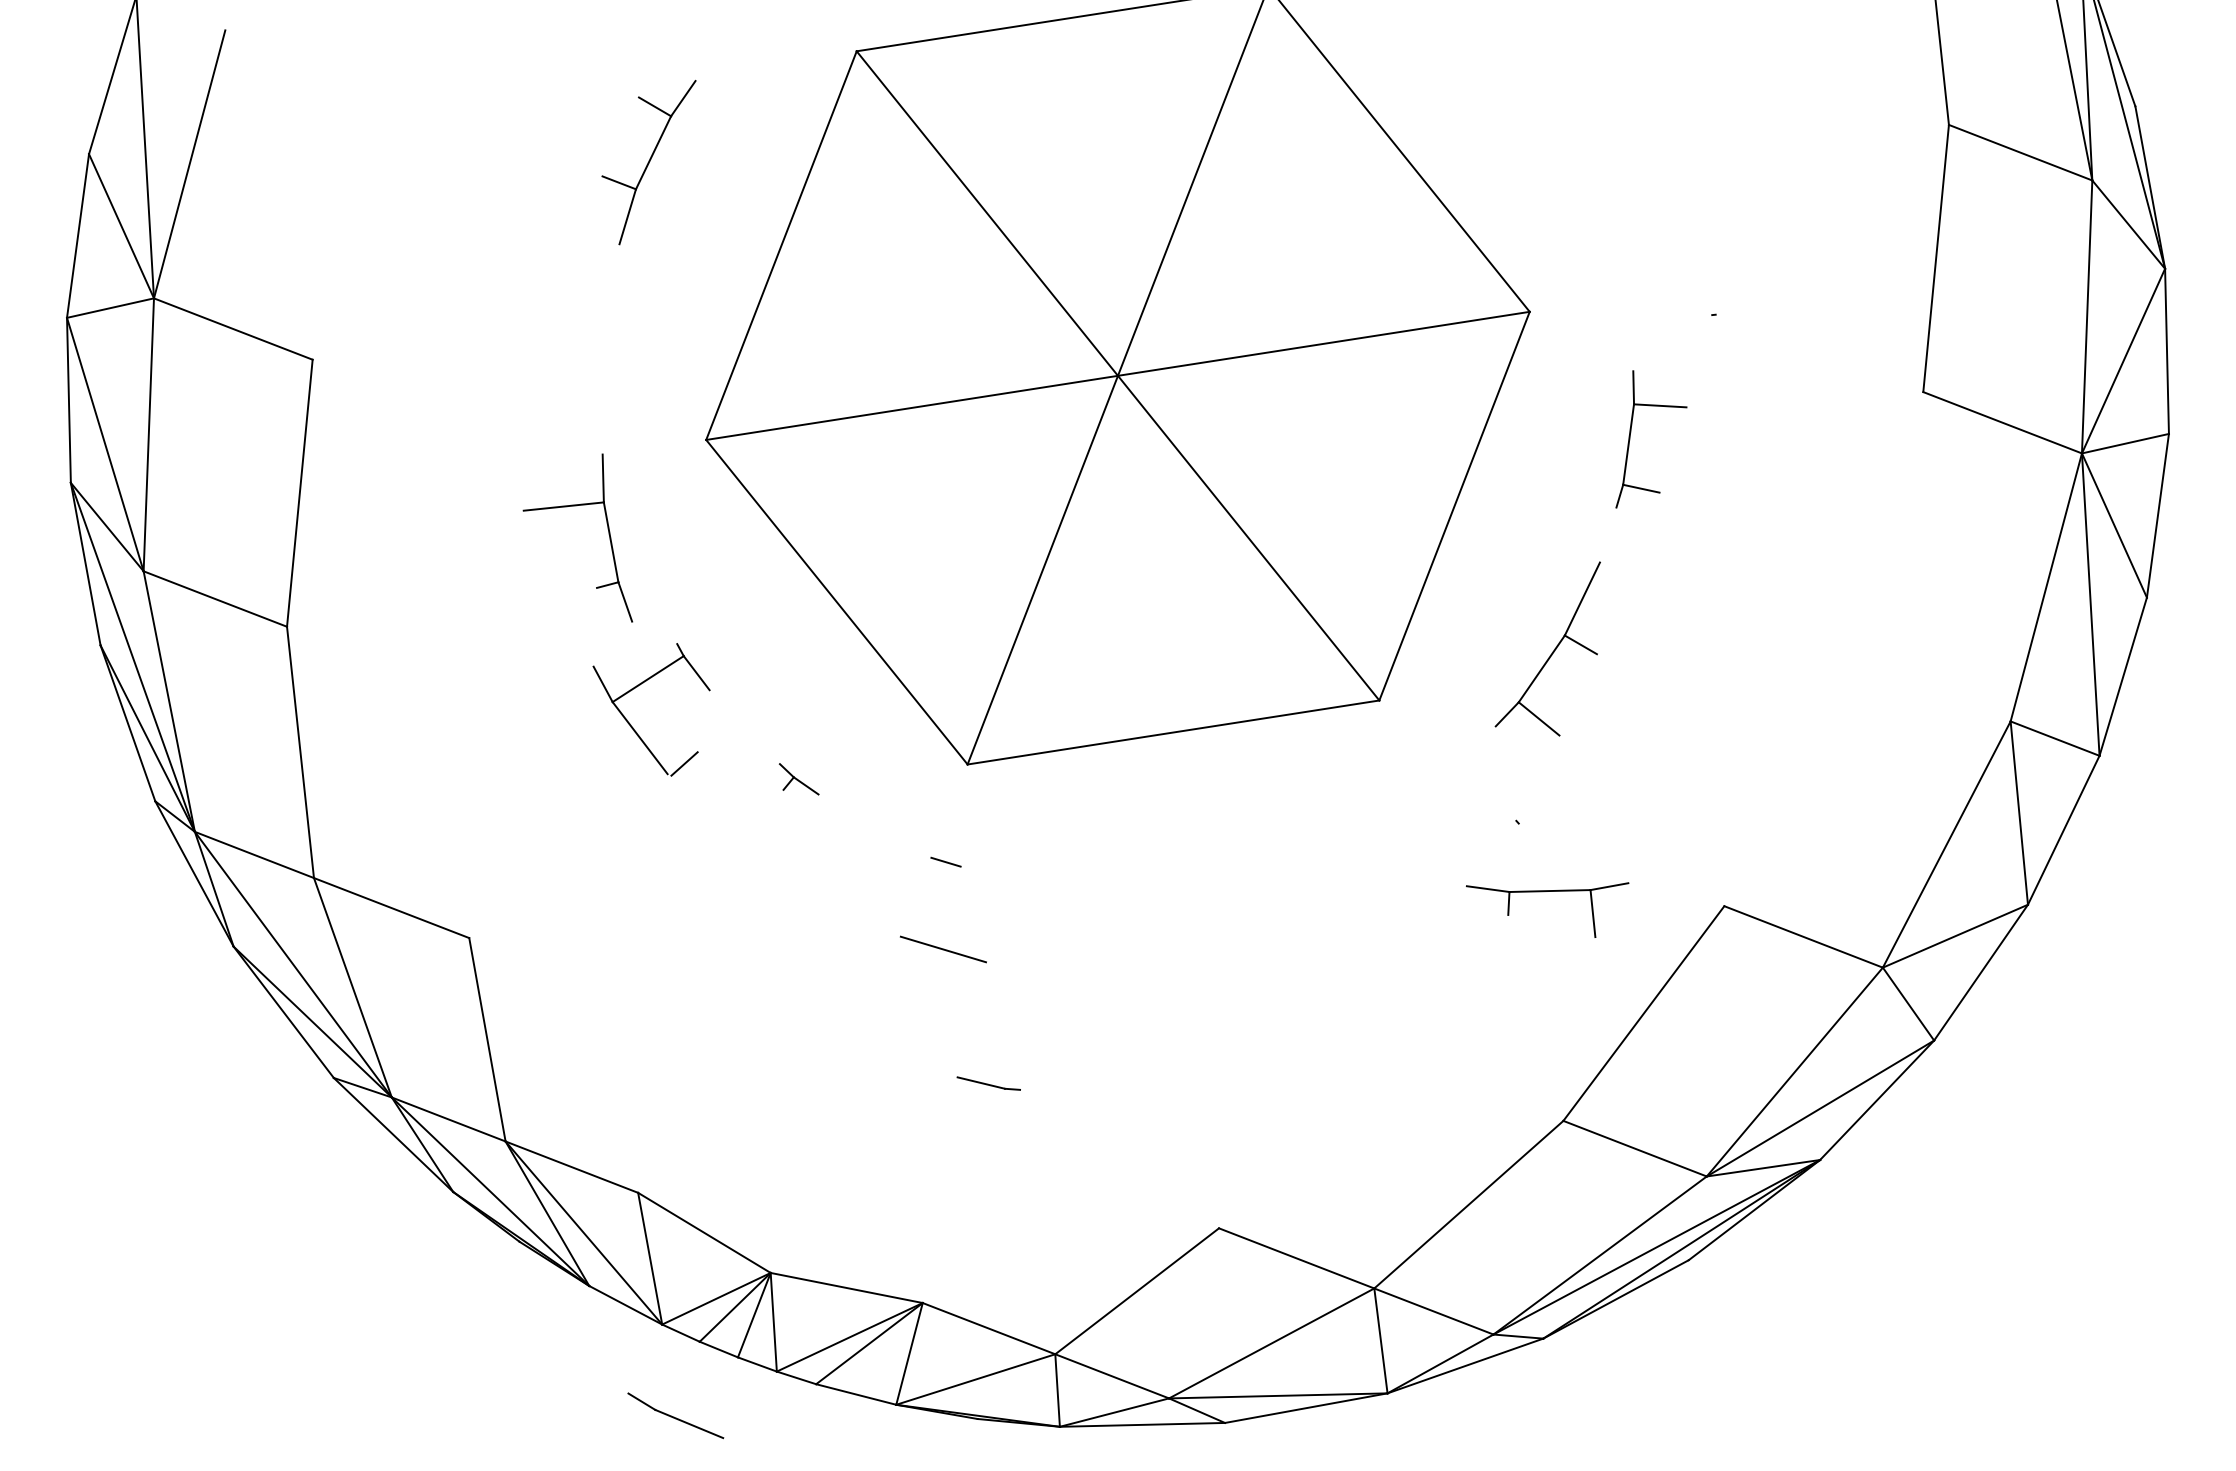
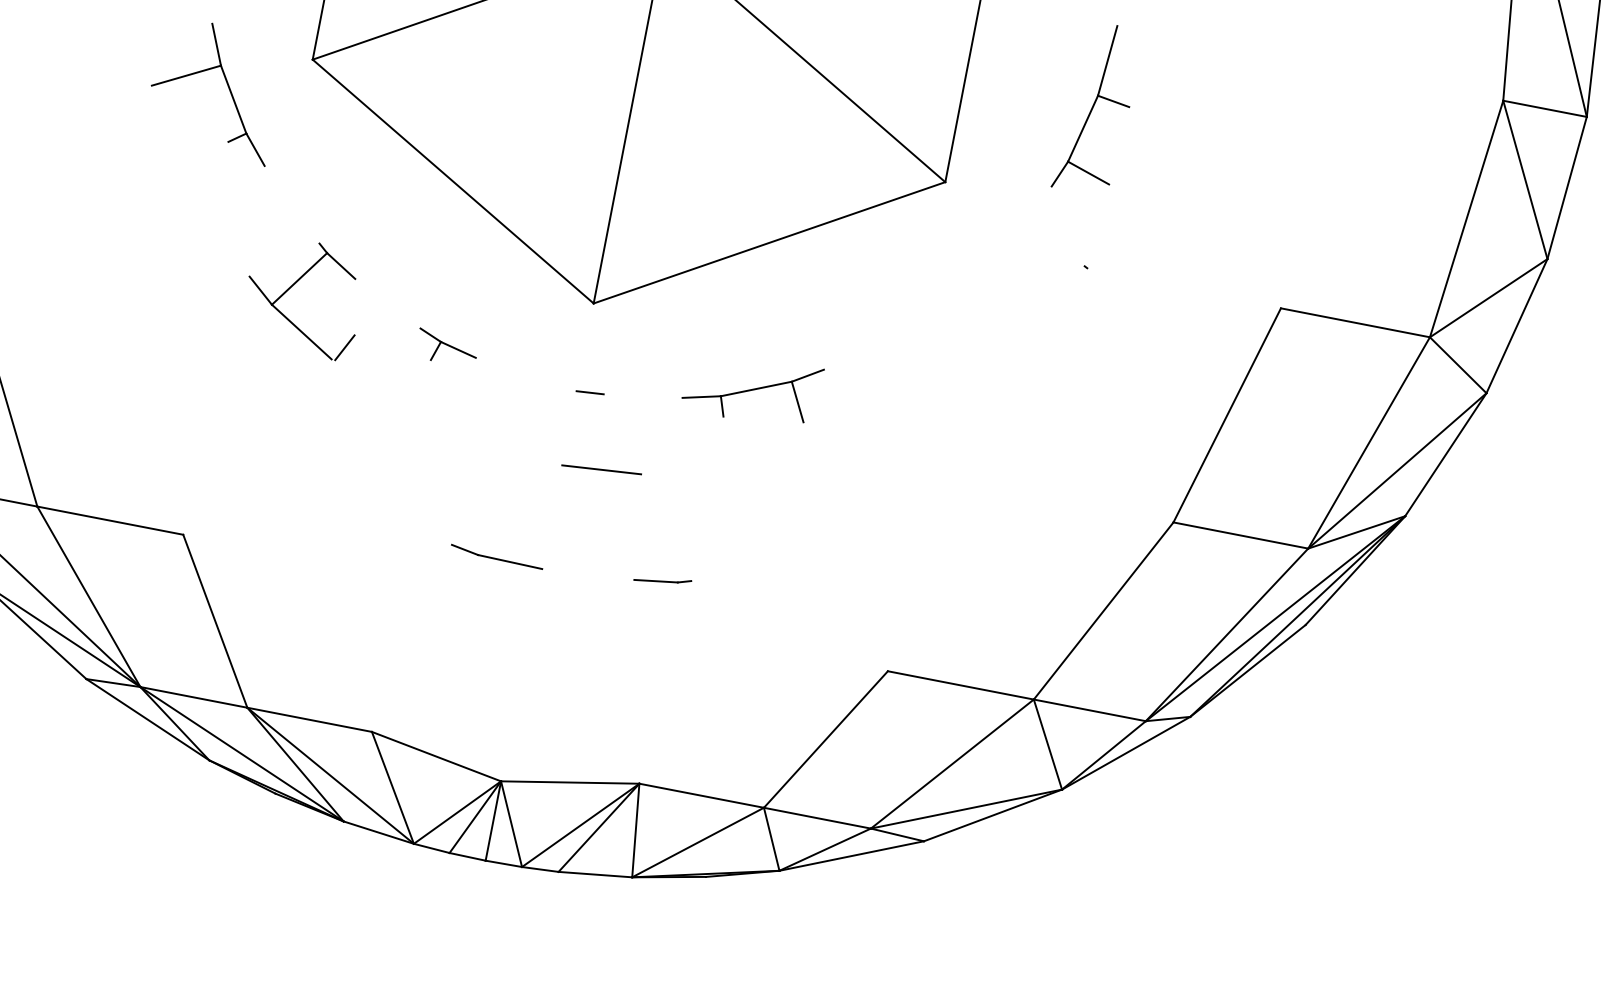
part: (576, 506) -> (197, 73), moved
part: (798, 778) -> (447, 342), size x1.43
part: (1544, 892) -> (751, 391), moved
part: (675, 1415) -> (496, 556), moved

